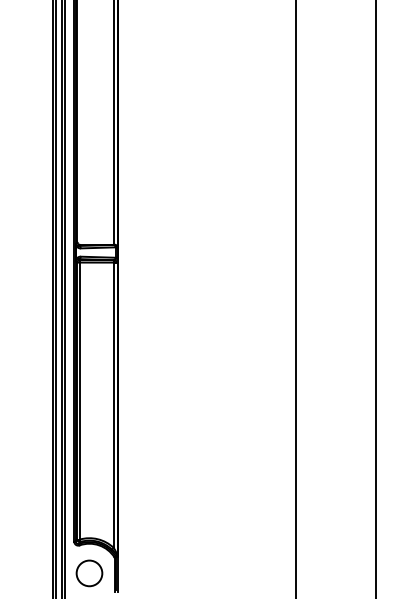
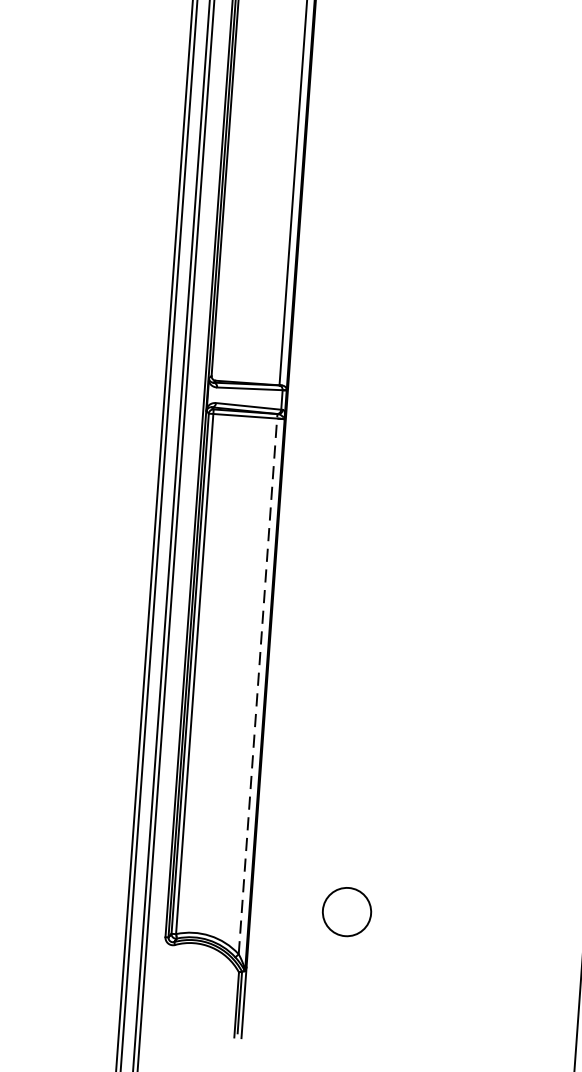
line: (113, 404) -> (257, 684), solid -> dashed
circle: (89, 573) -> (346, 912), moved

